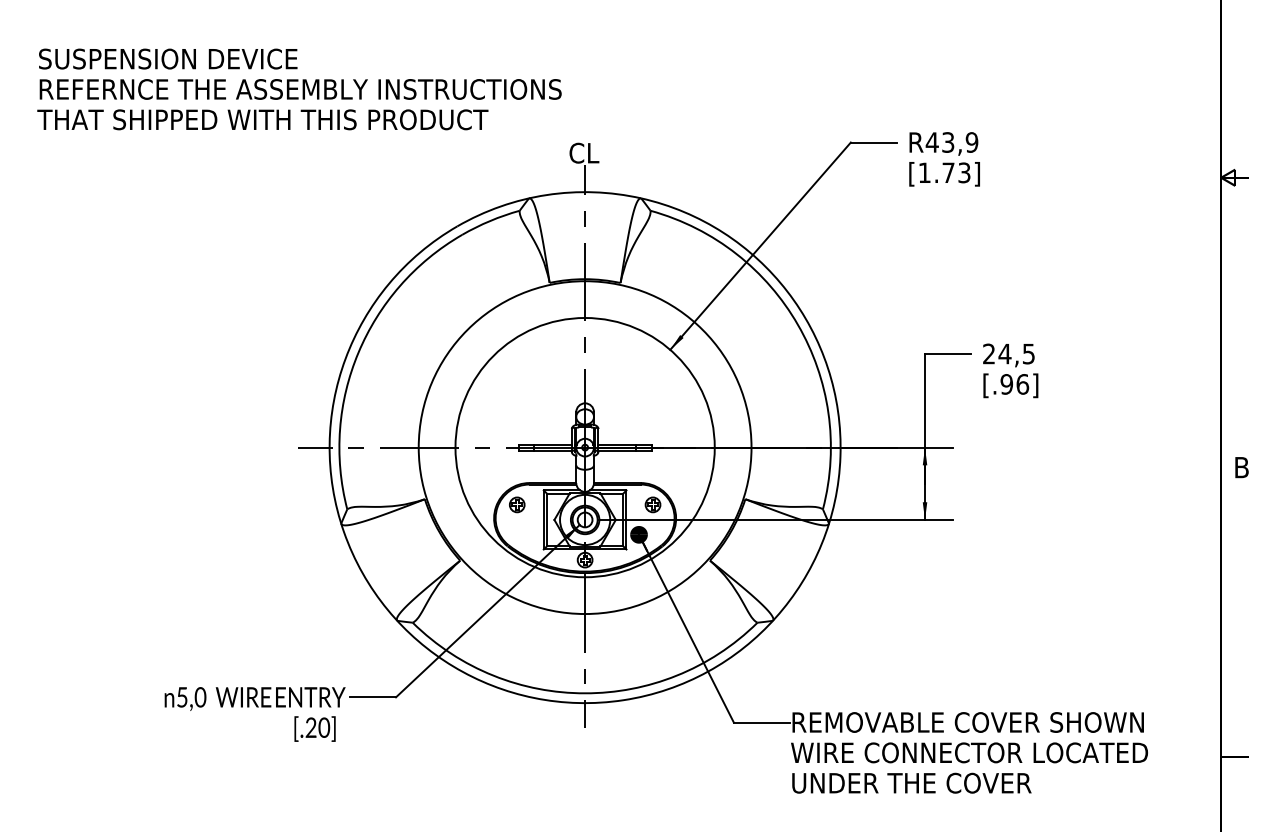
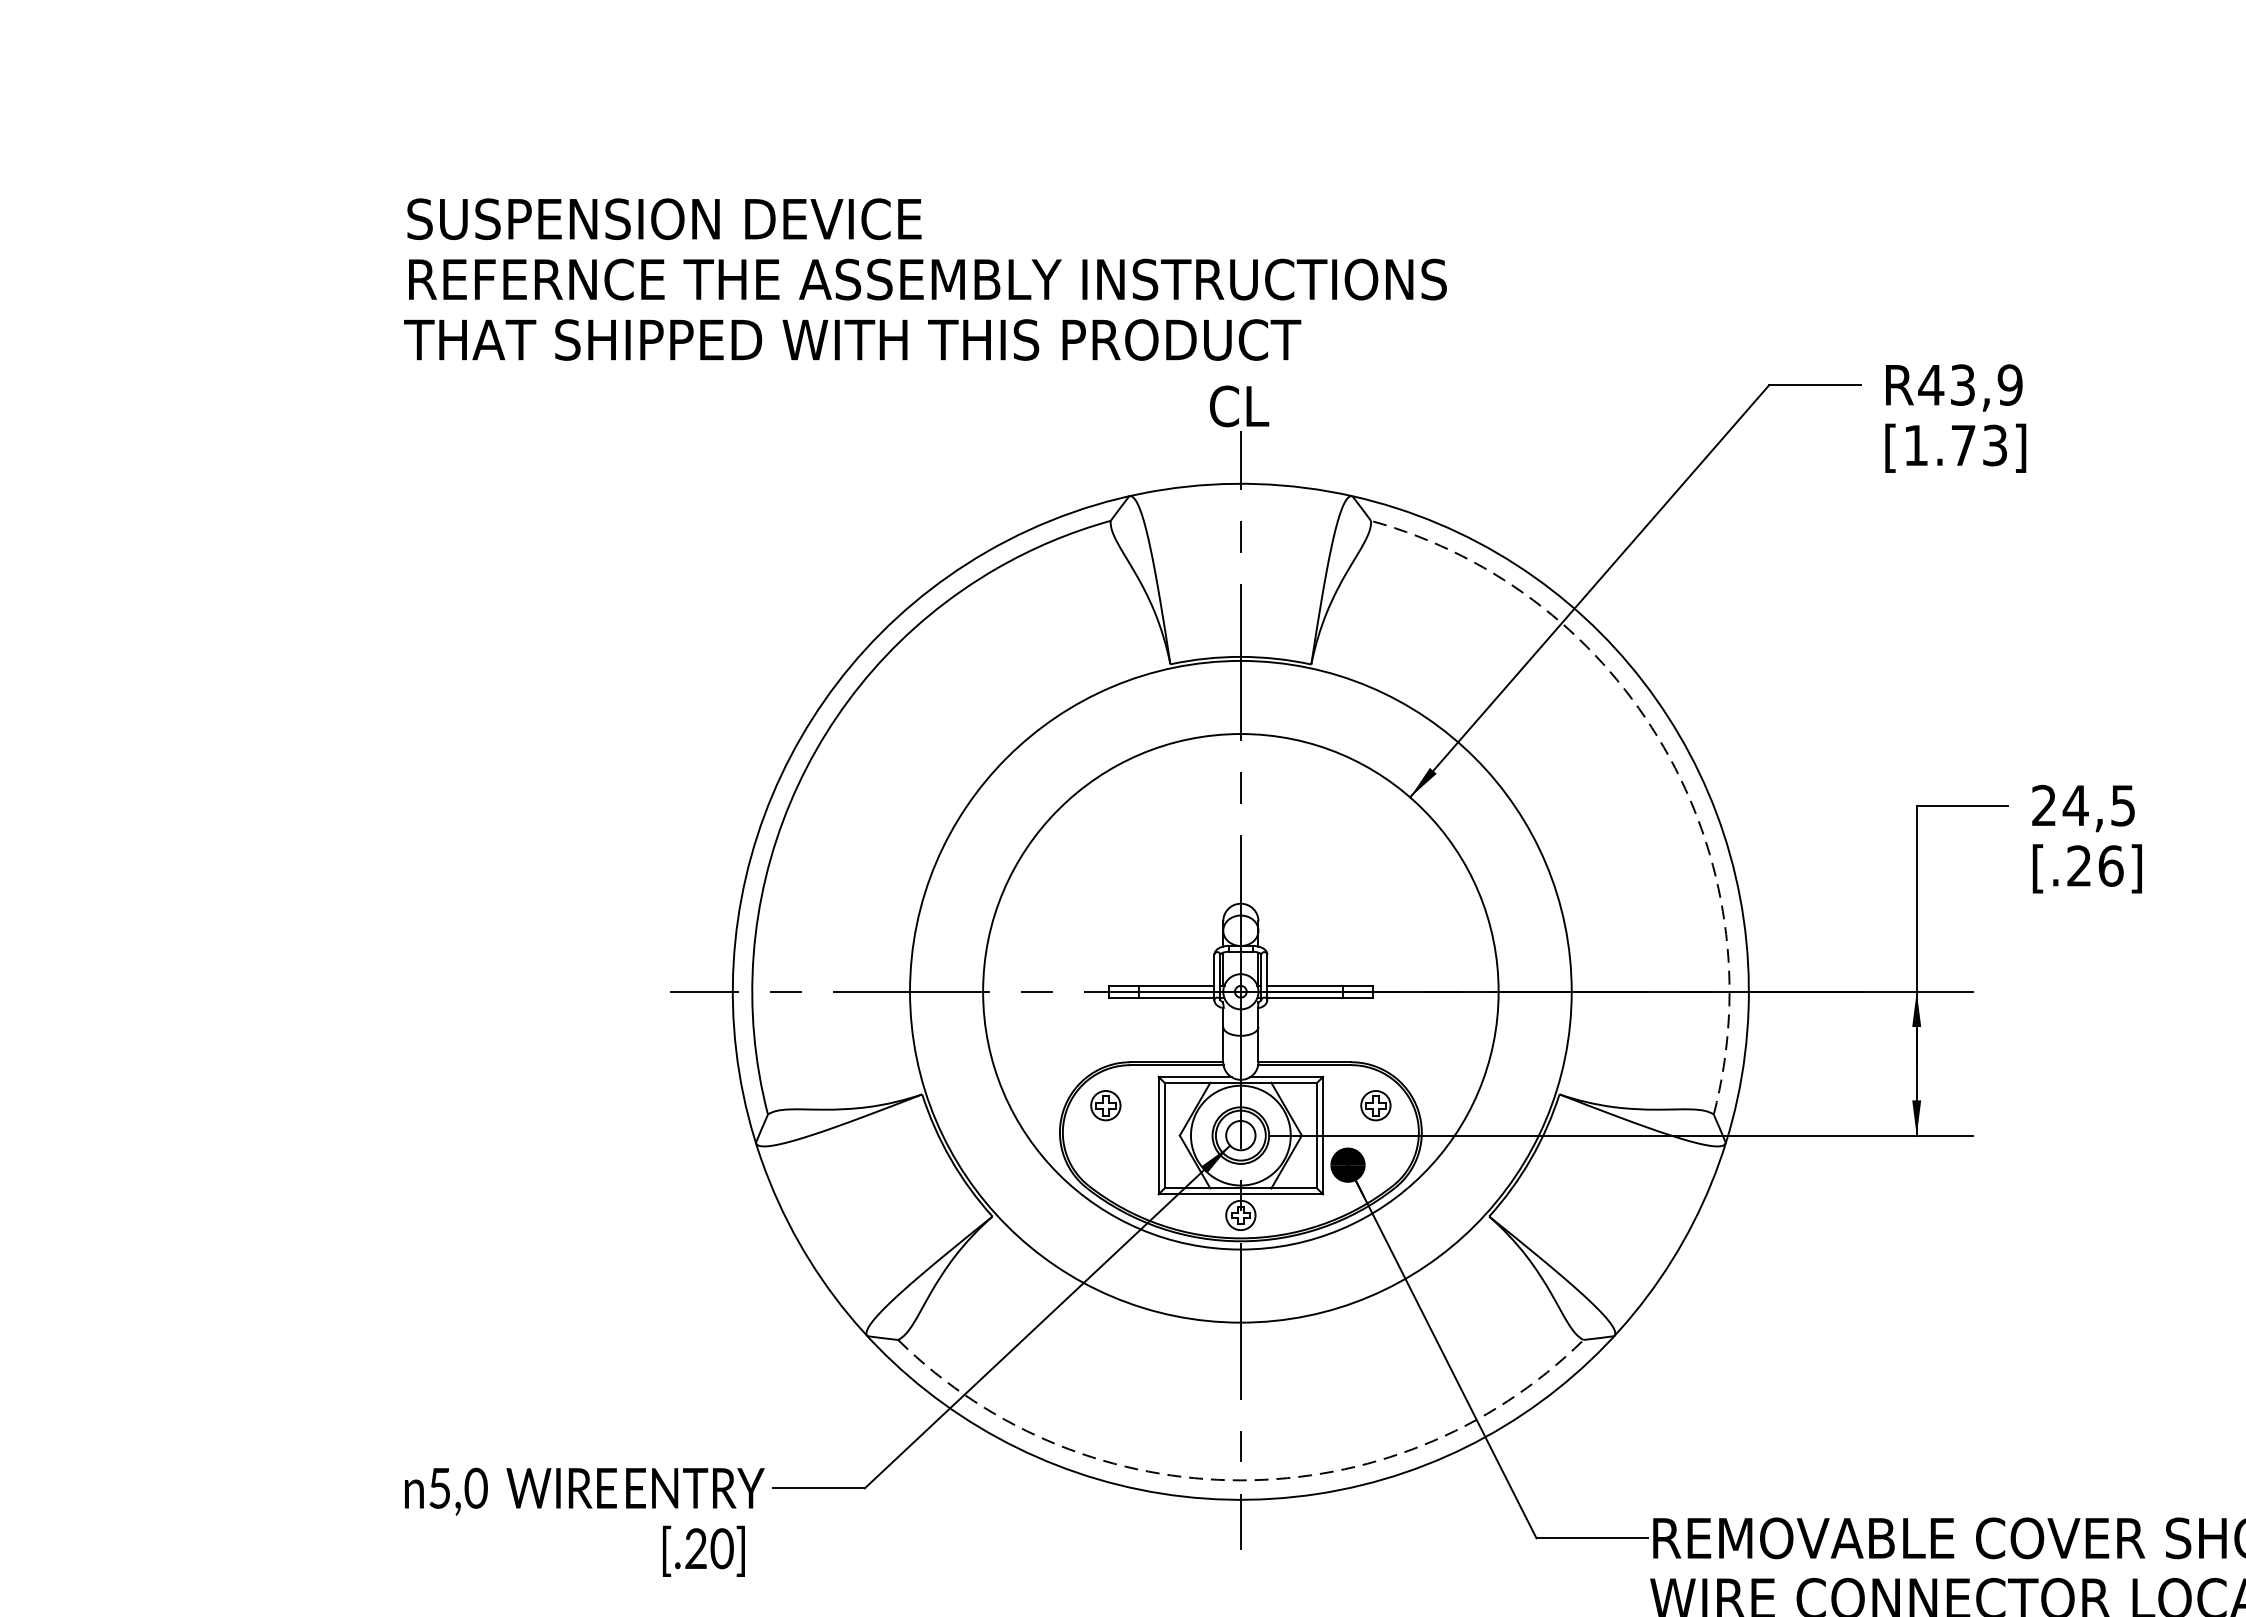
text: (299, 89) -> (925, 279), moved
arc: (797, 324) -> (1663, 746), solid -> dashed
text: (1006, 384) -> (2078, 866), [.96] -> [.26]
arc: (585, 693) -> (1241, 1480), solid -> dashed

